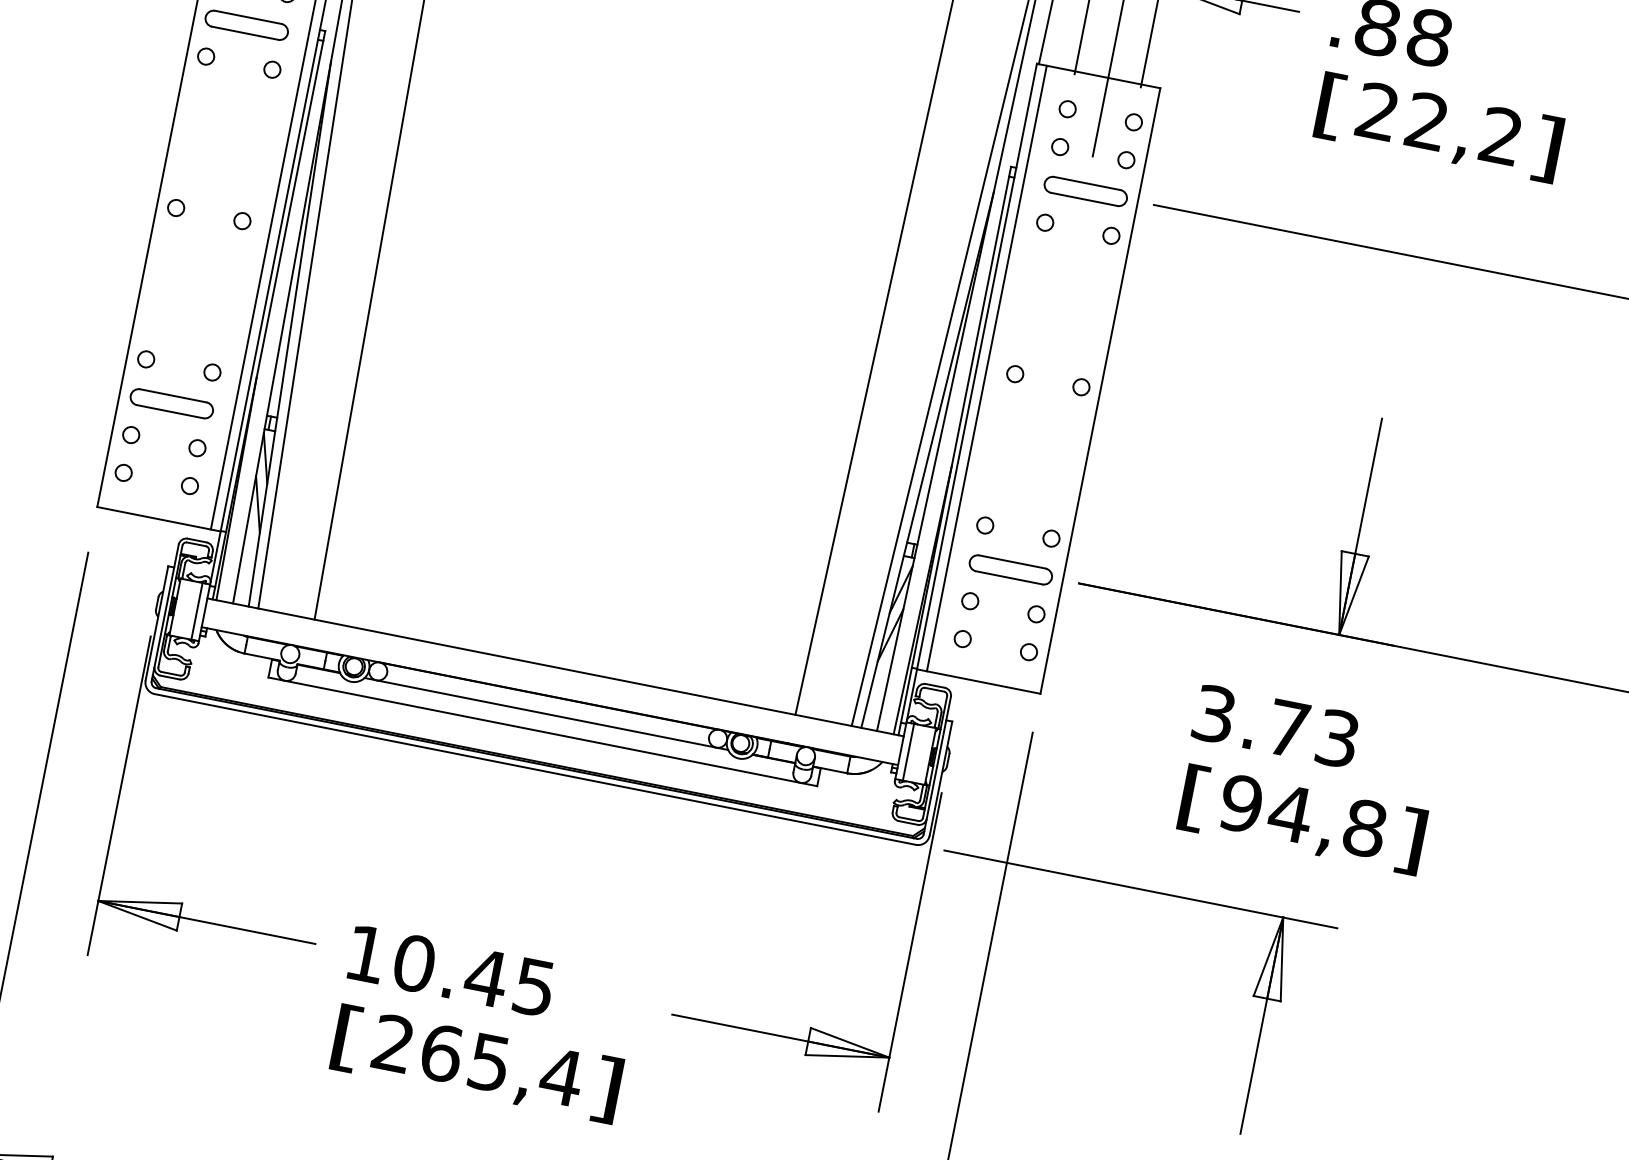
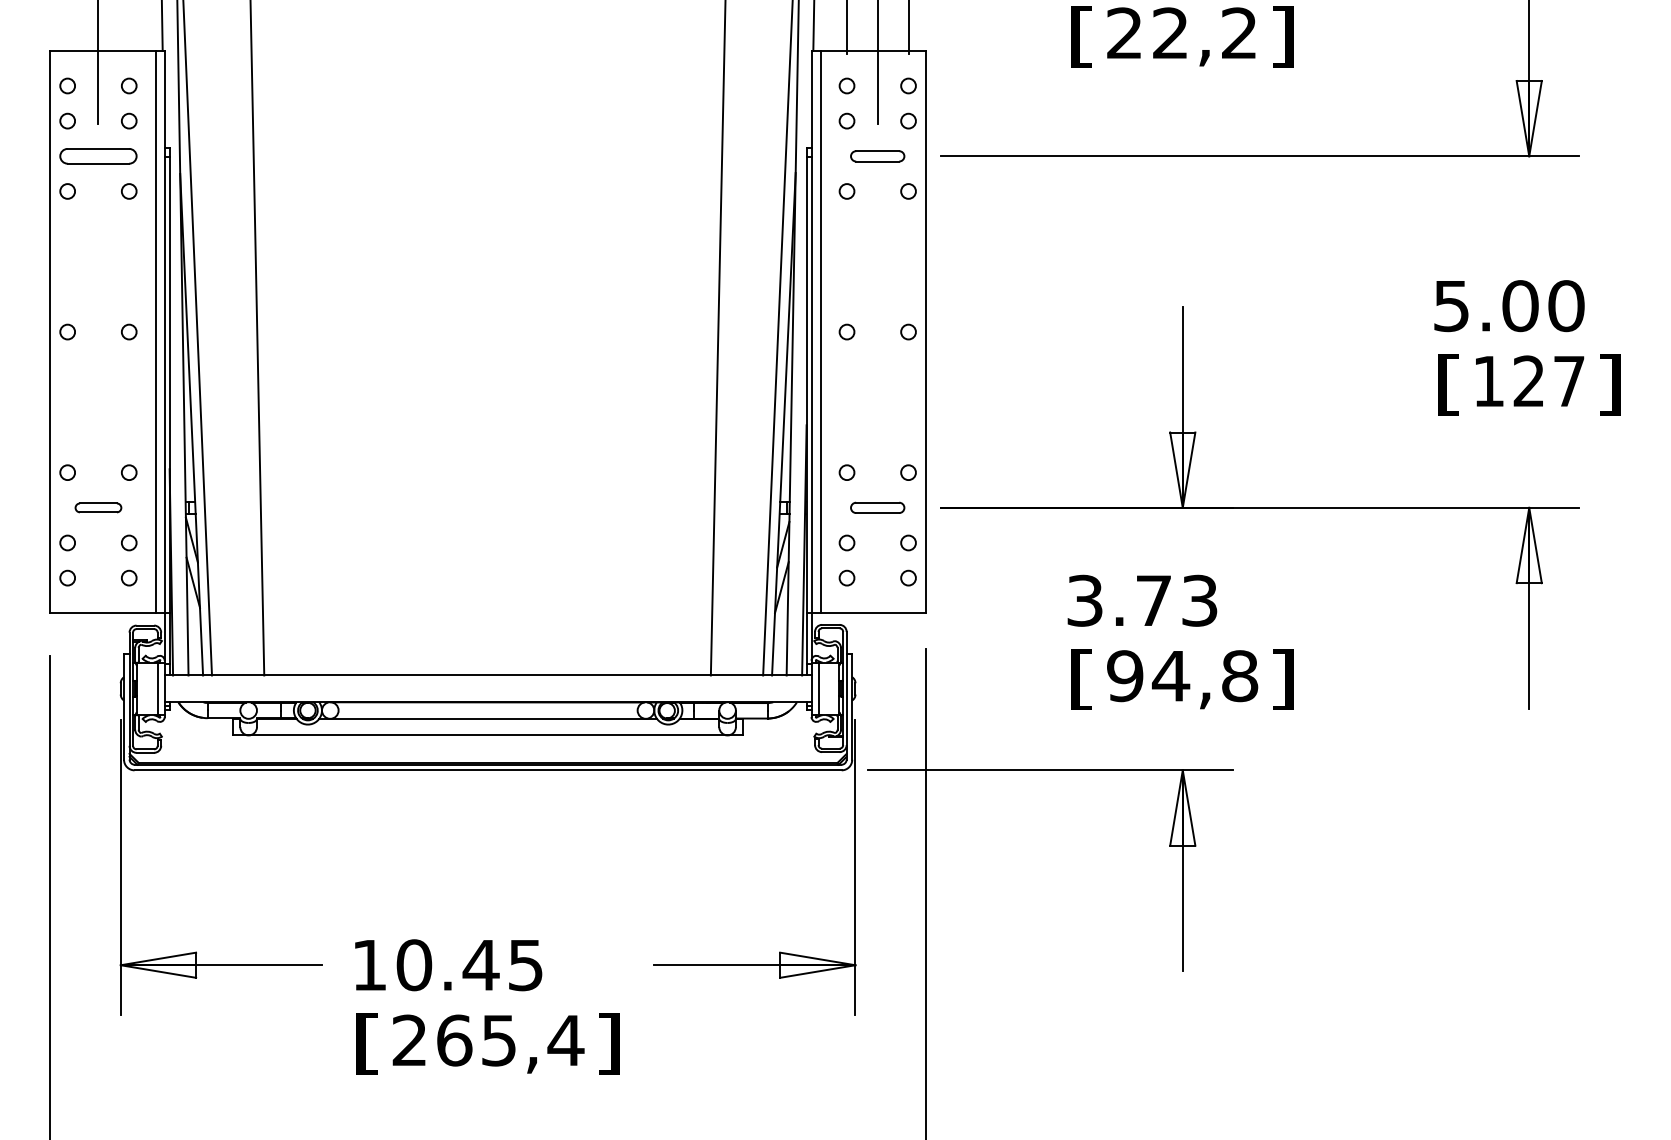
part: (1085, 191) -> (877, 156), size x0.7
part: (171, 403) -> (98, 507), size x0.6
part: (1010, 569) -> (877, 507), size x0.7

